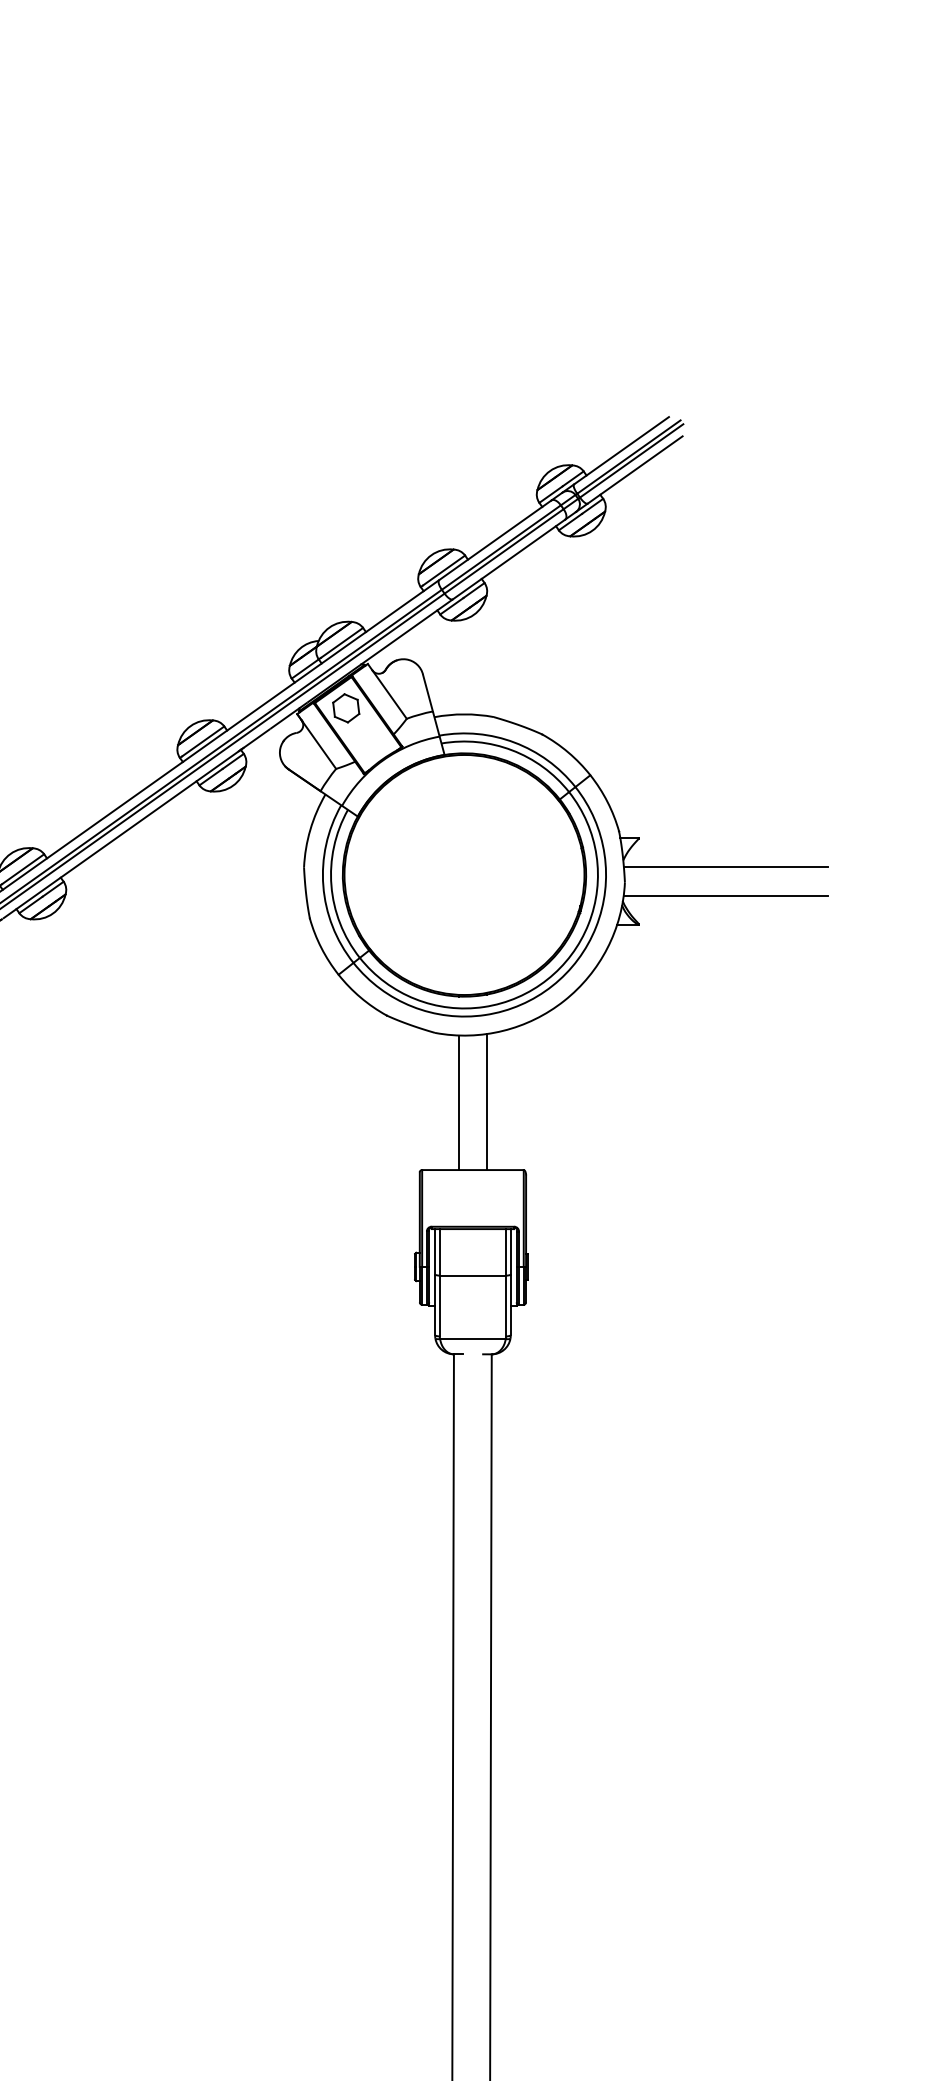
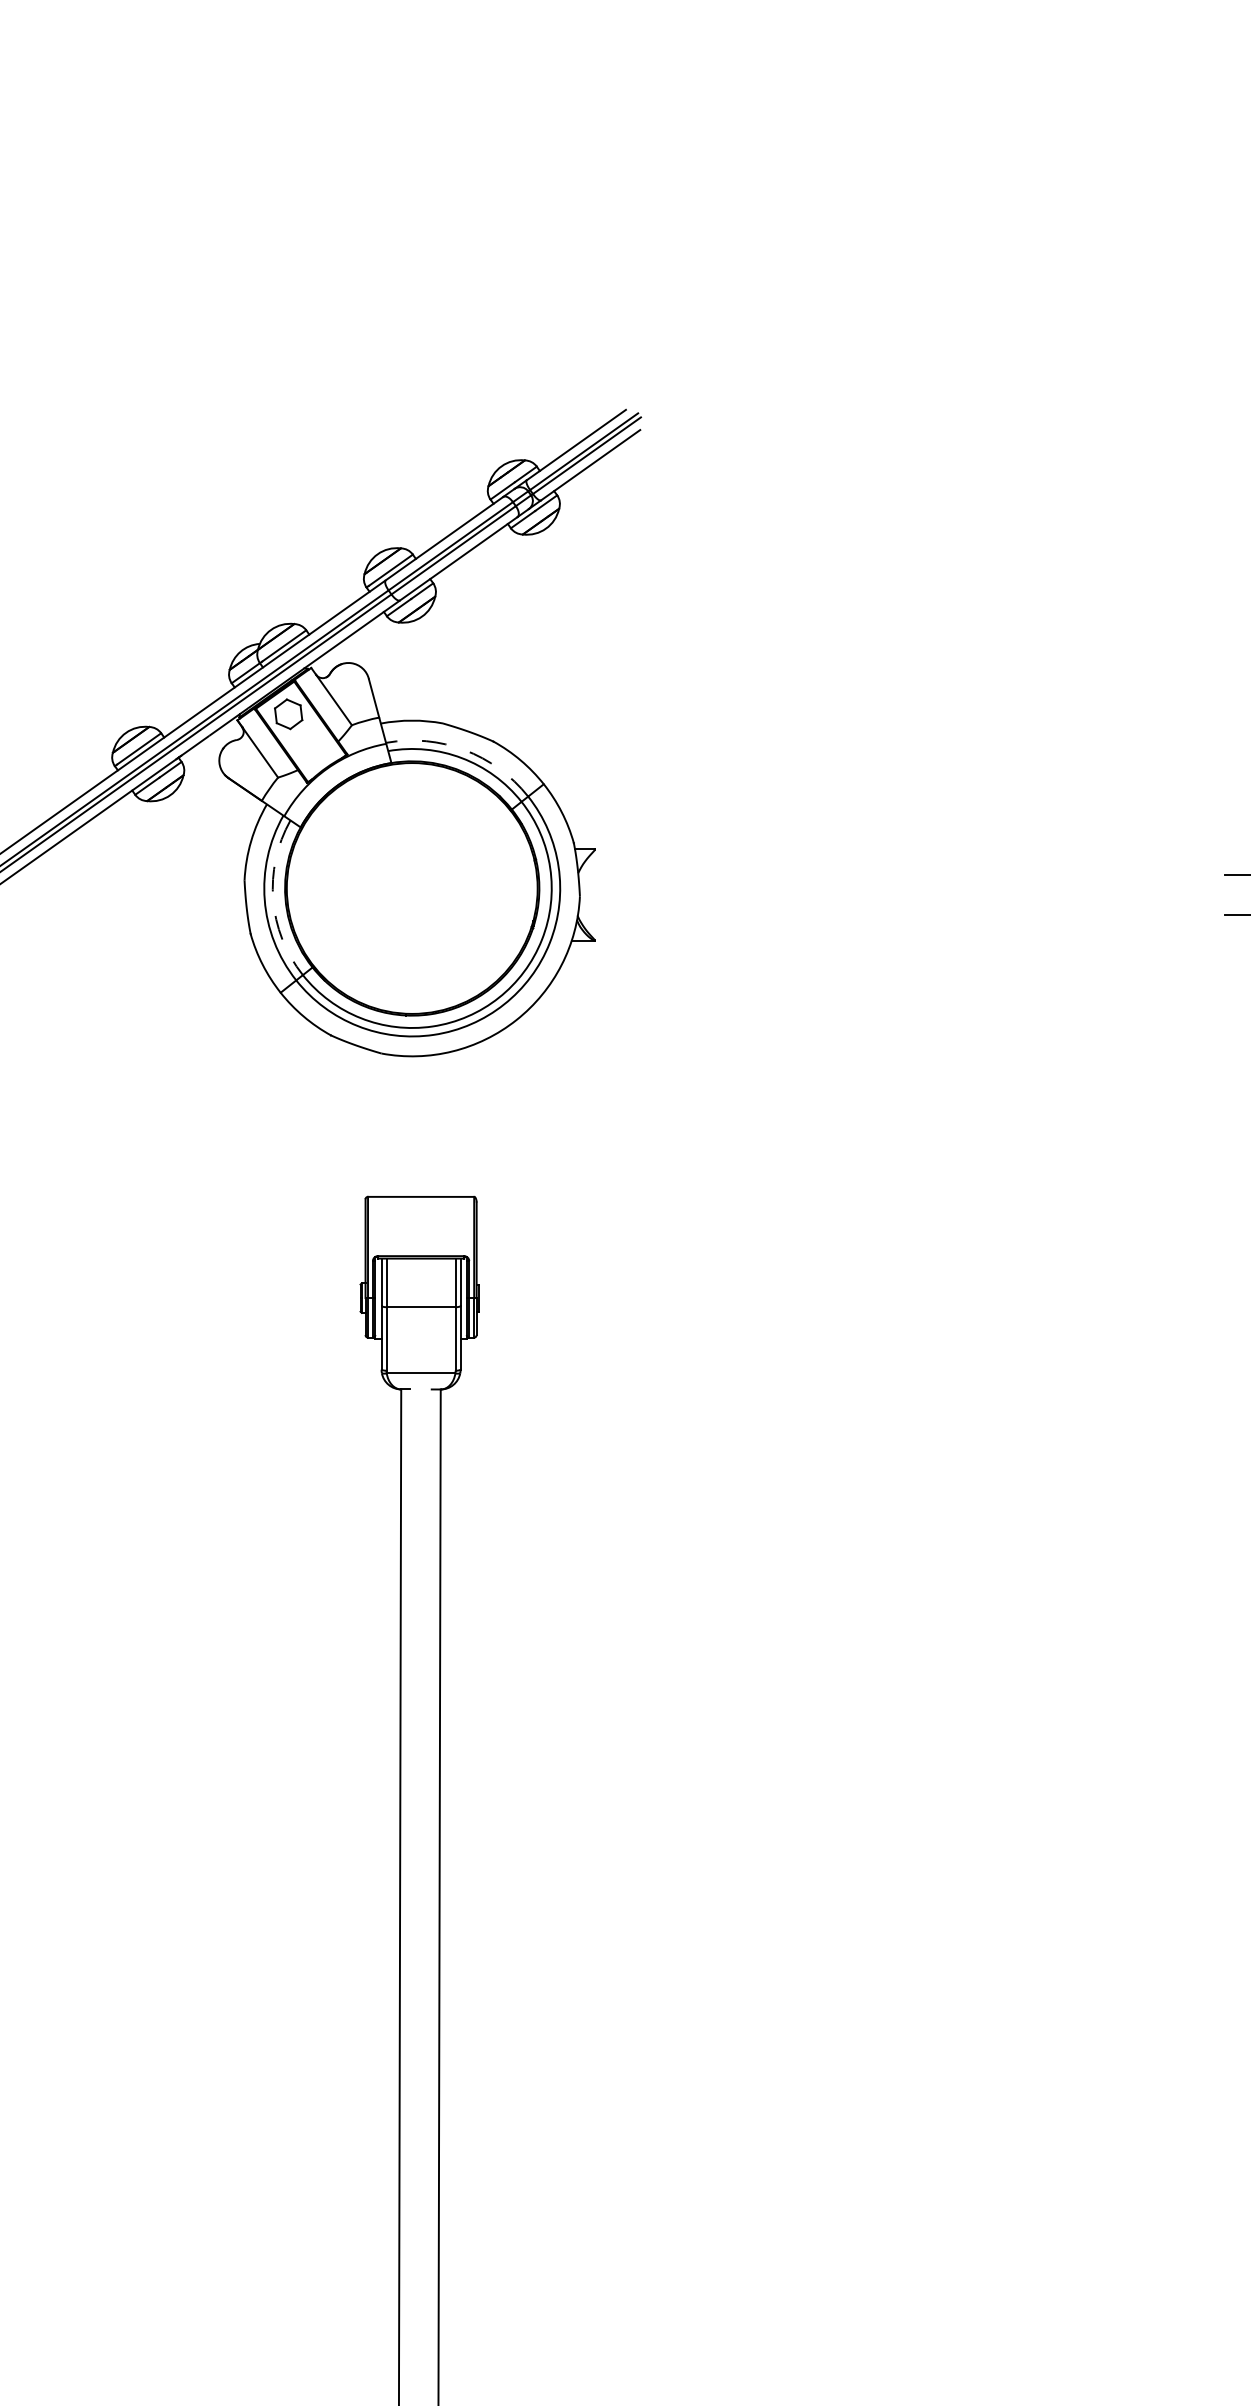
arc: (514, 742) -> (464, 750), solid -> dashed
line: (725, 867) -> (685, 880), removed
arc: (331, 885) -> (273, 899), solid -> dashed
line: (725, 895) -> (685, 909), removed
line: (486, 1101) -> (435, 1125), removed
line: (458, 1102) -> (406, 1126), removed

